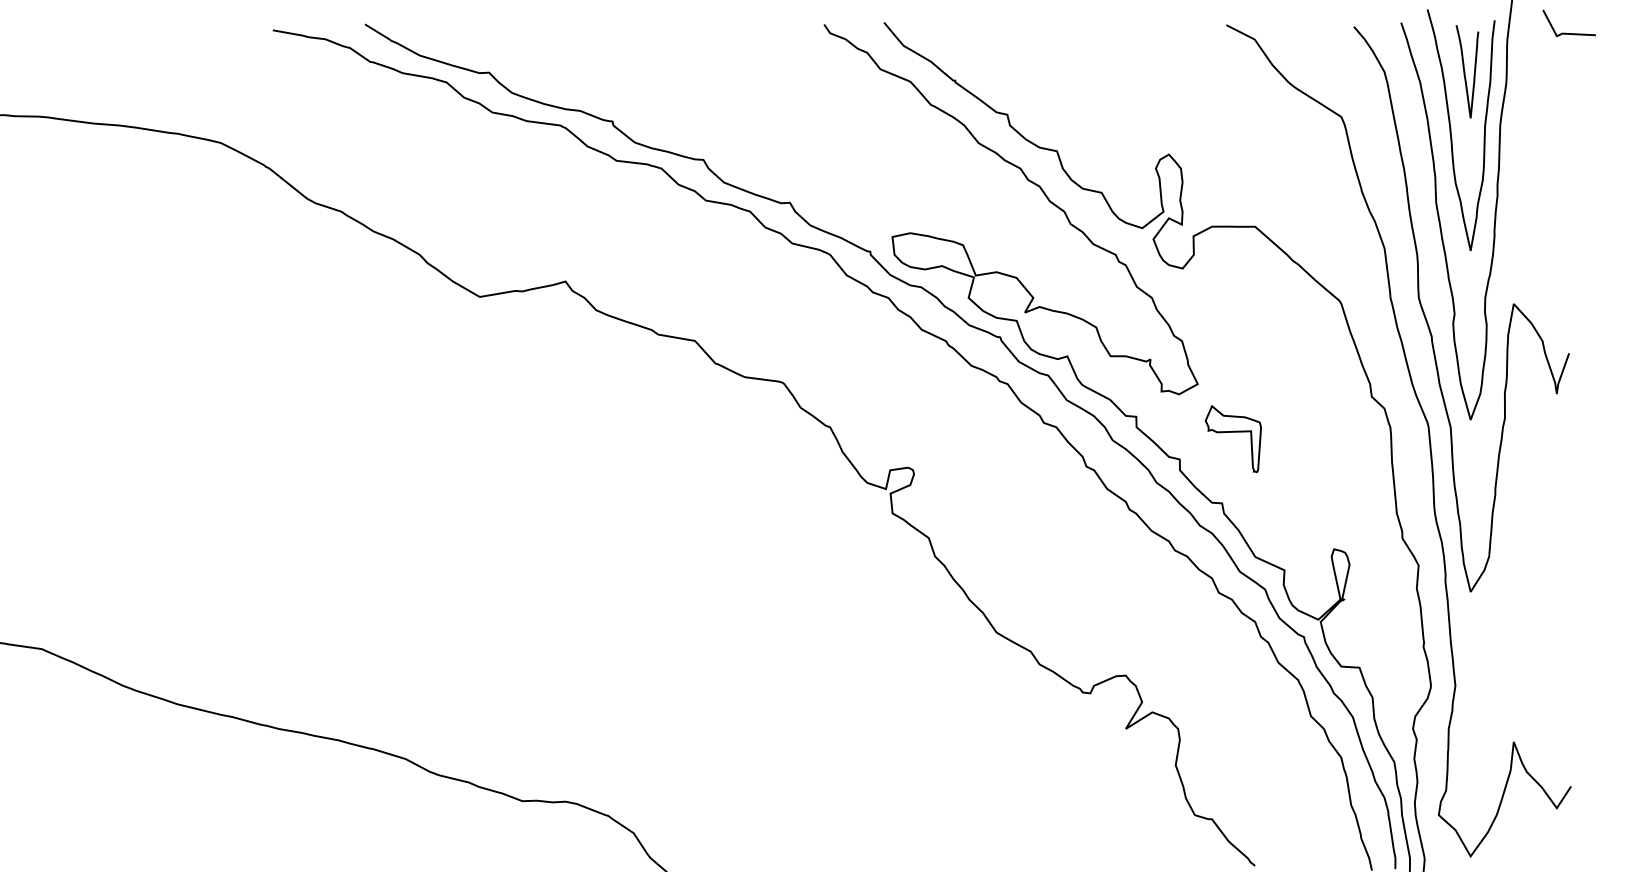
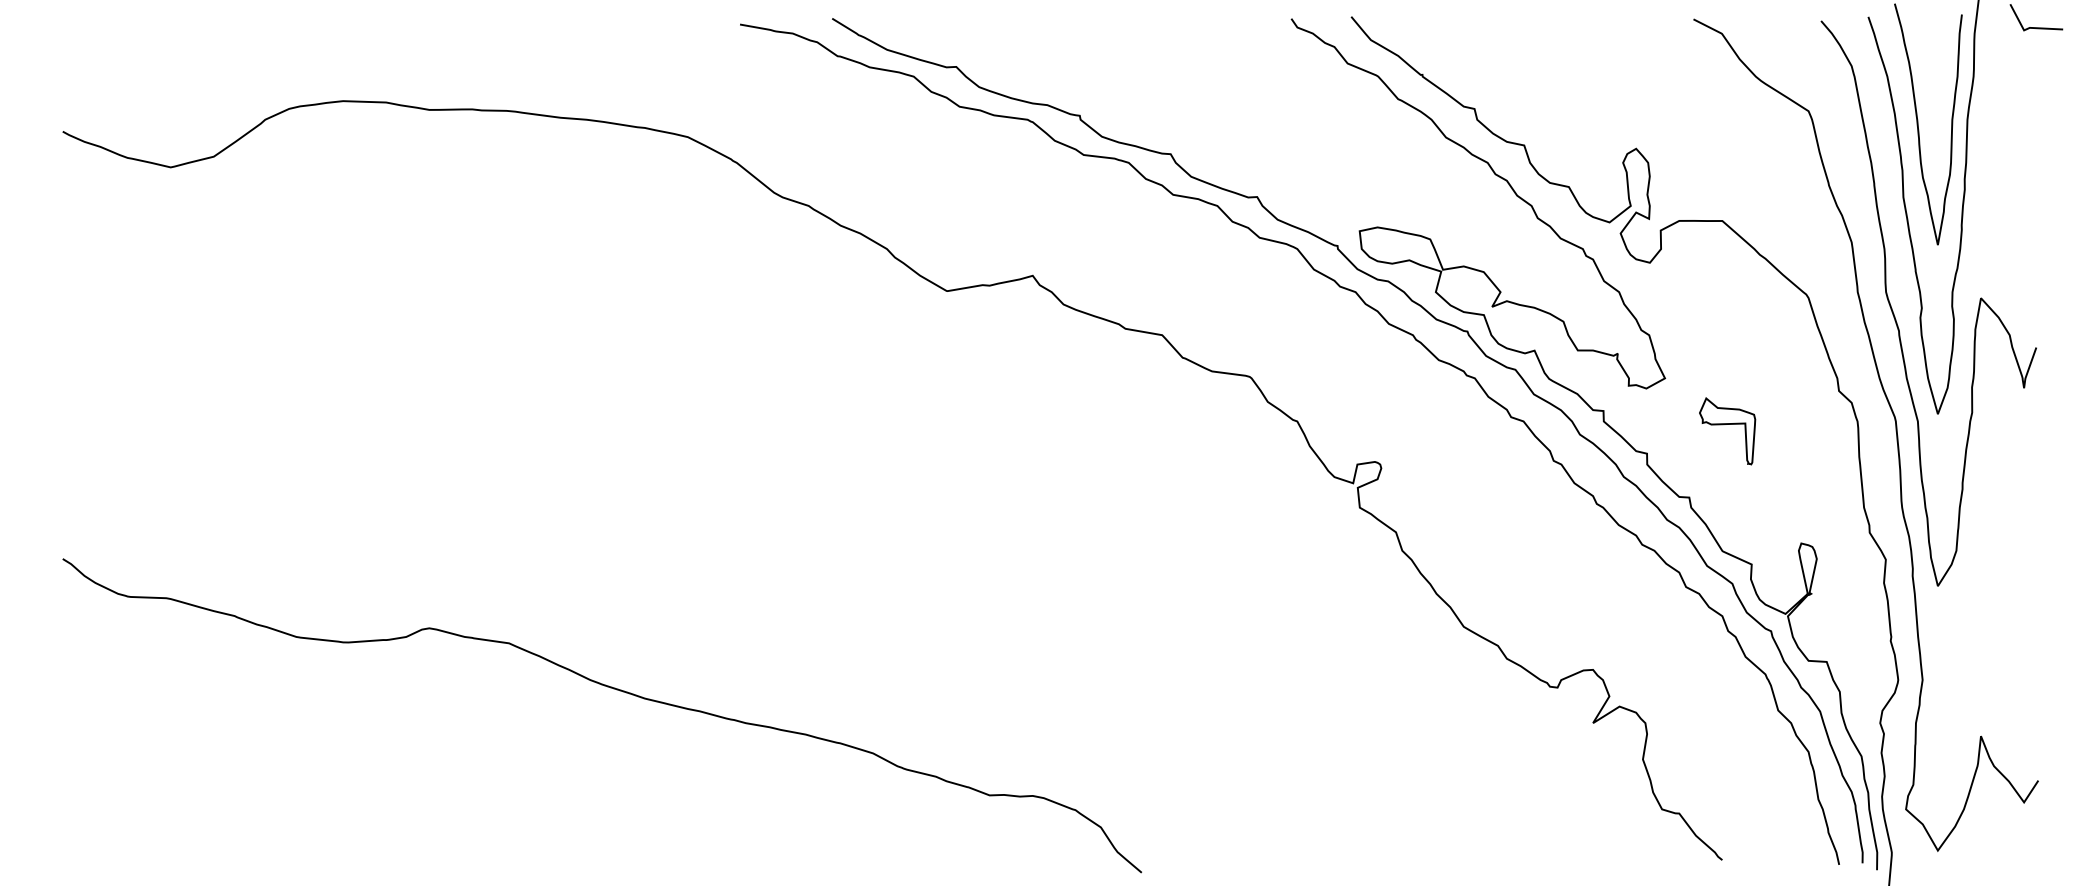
curve: (1465, 71) -> (1932, 65), removed
part: (1233, 432) -> (1727, 424), moved

